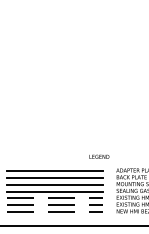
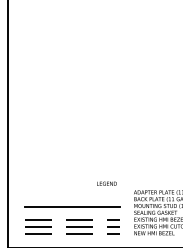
text: (98, 156) -> (106, 183), moved
line: (54, 171) -> (72, 193), removed
line: (54, 177) -> (72, 199), removed
line: (54, 191) -> (72, 213), removed

